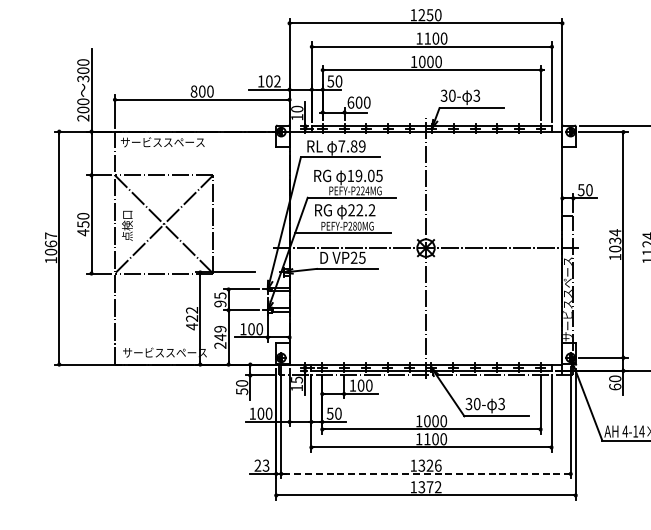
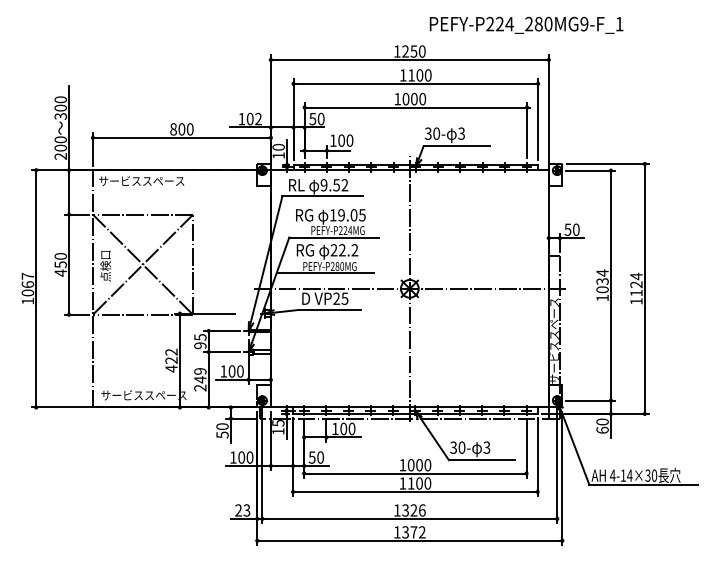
text: (351, 102) -> (333, 140), 600 -> 100
text: (352, 146) -> (334, 185), 7.89 -> 9.52
line: (426, 473) -> (410, 518), dashed -> solid

